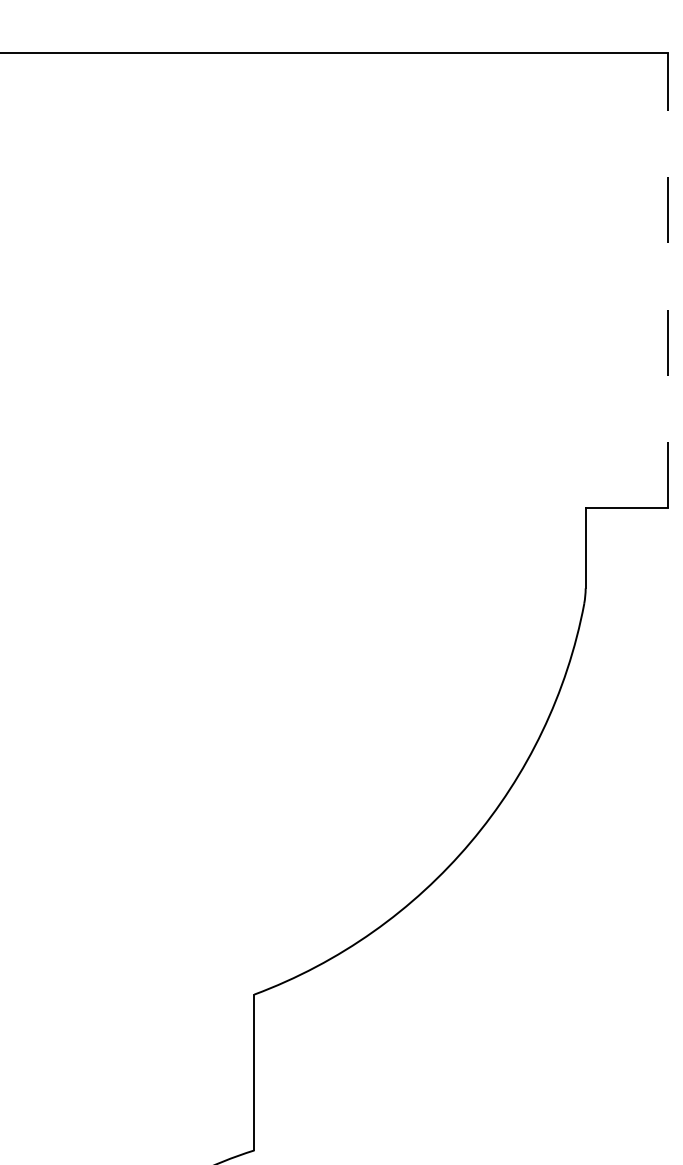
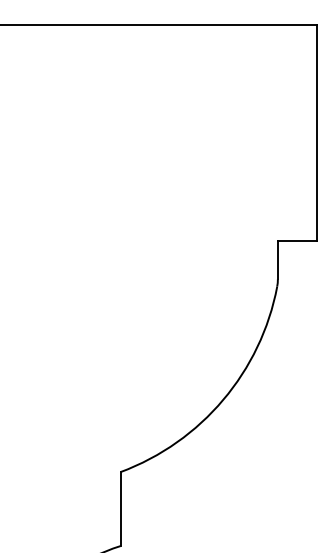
line: (669, 279) -> (317, 132), dashed -> solid

